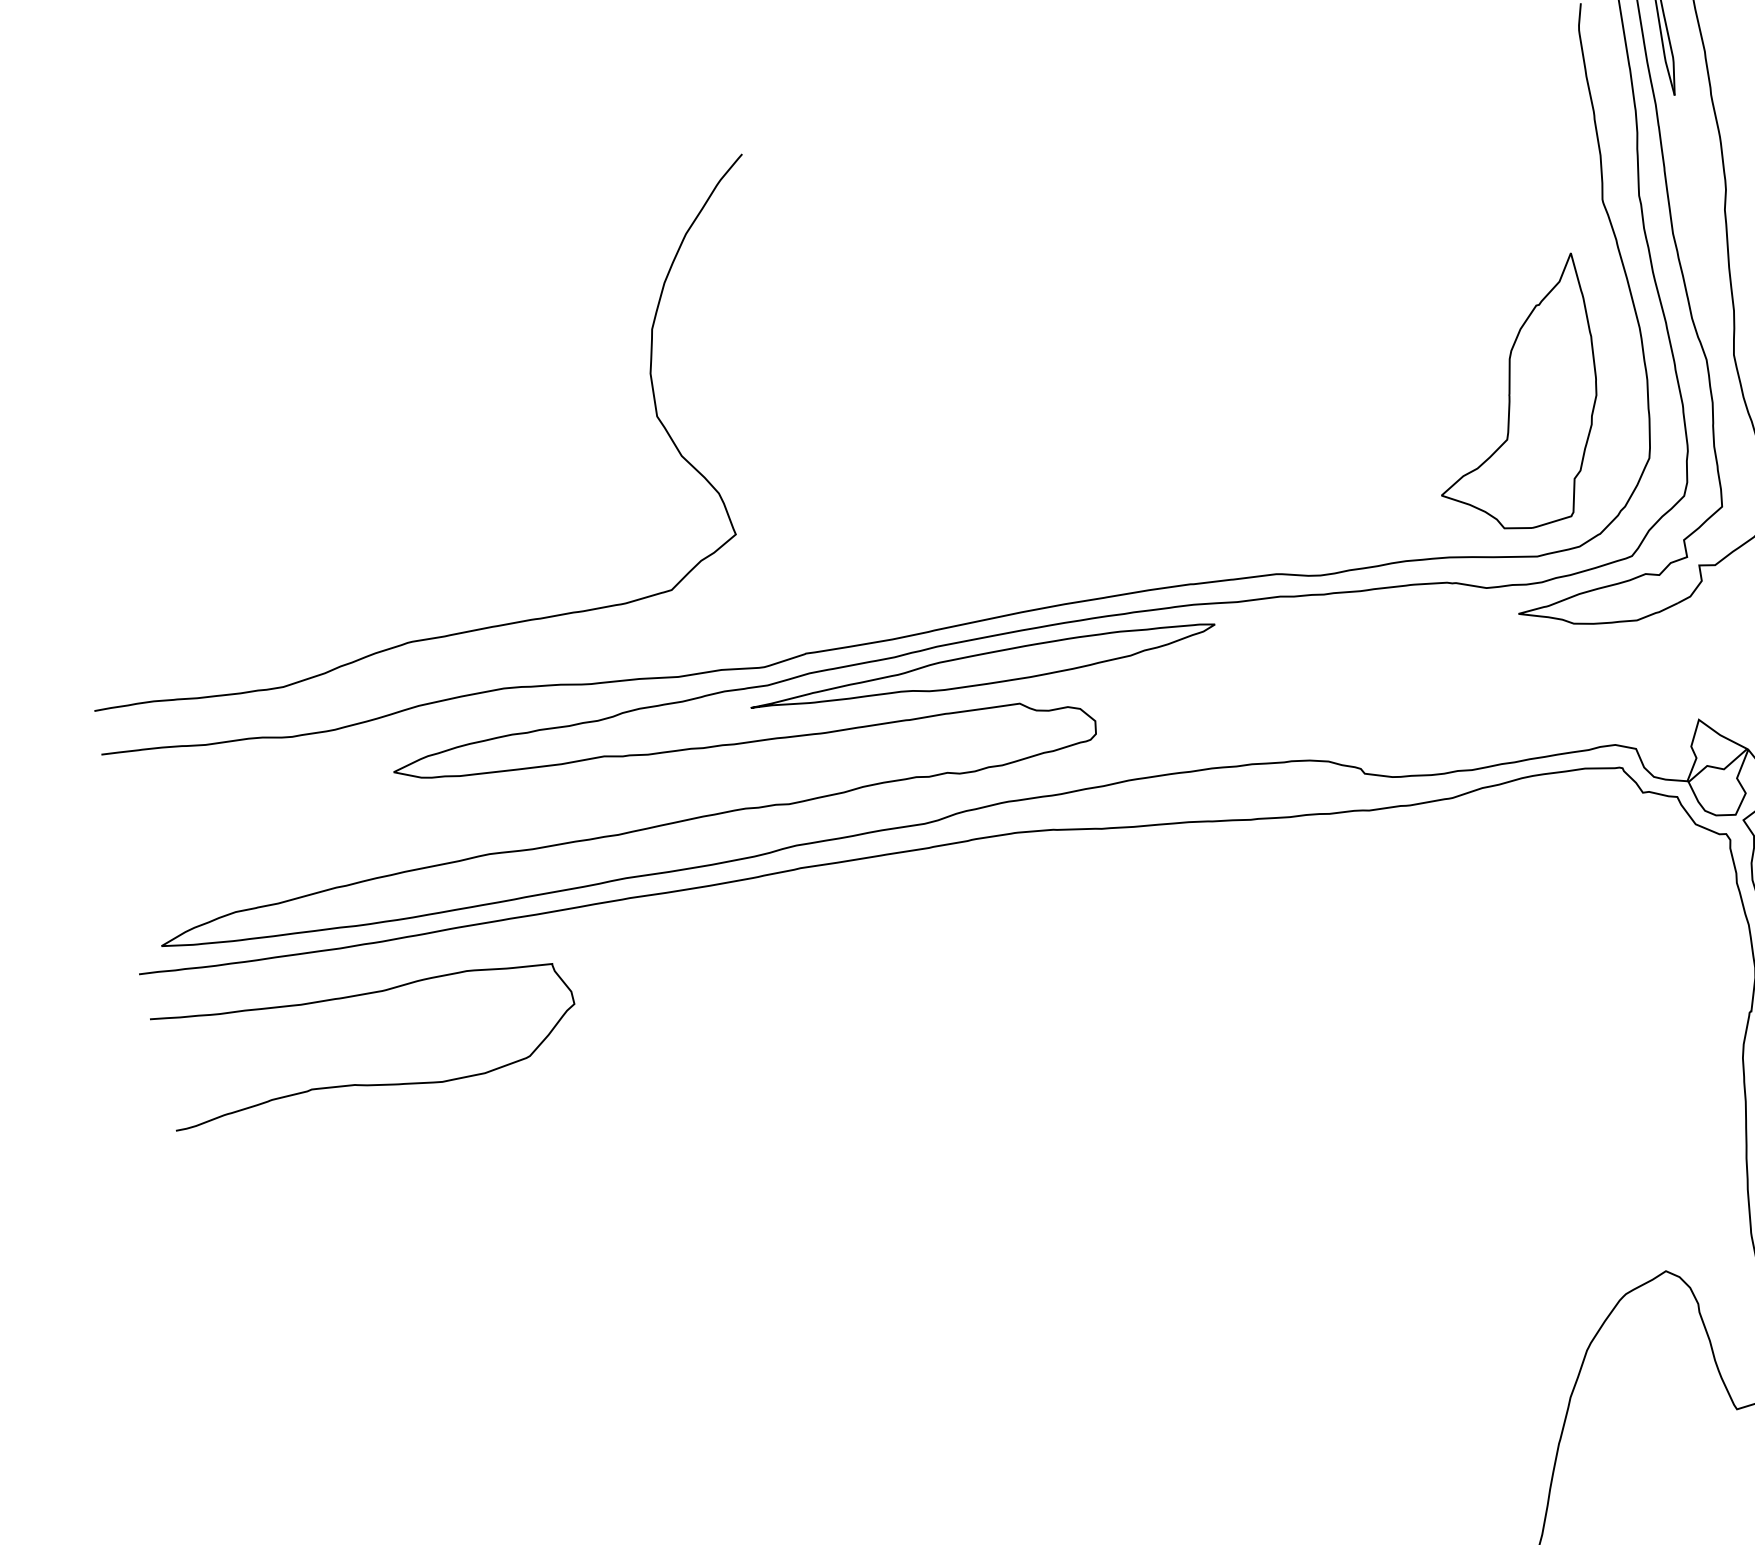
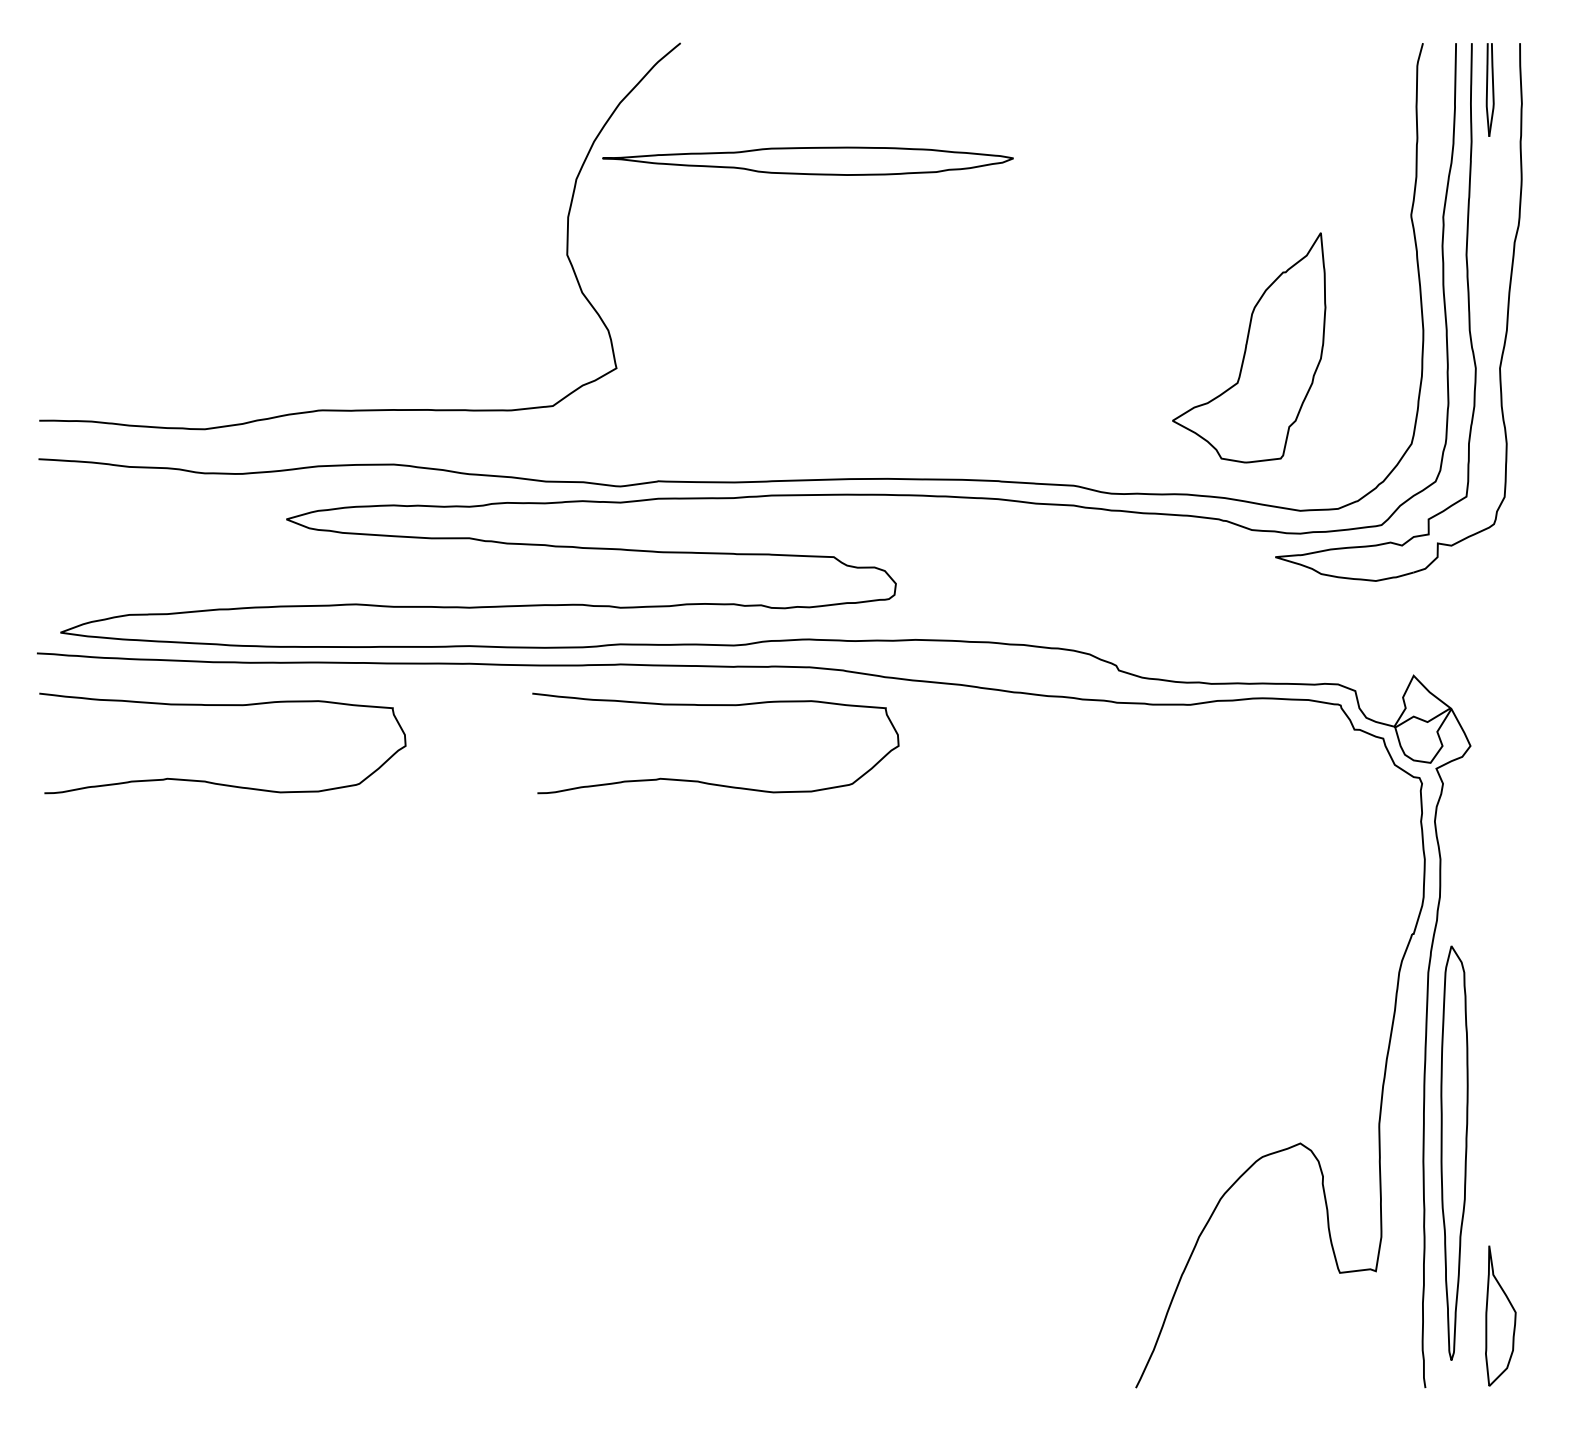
part: (1513, 397) -> (1249, 347), moved
part: (982, 668) -> (807, 160), moved
curve: (916, 895) -> (715, 705), added

